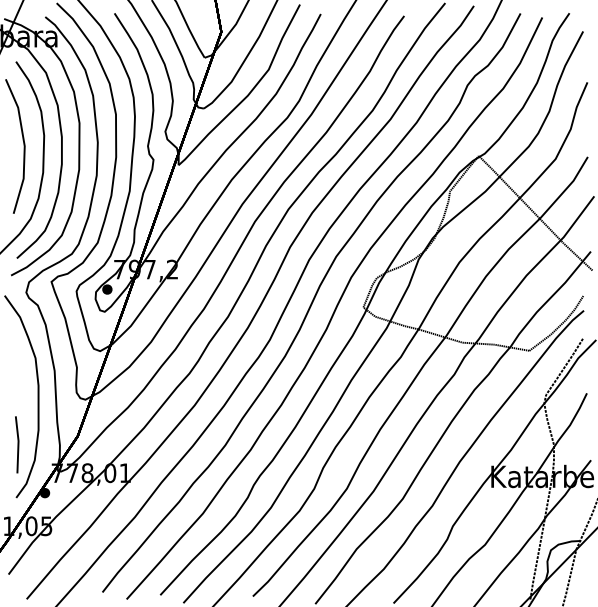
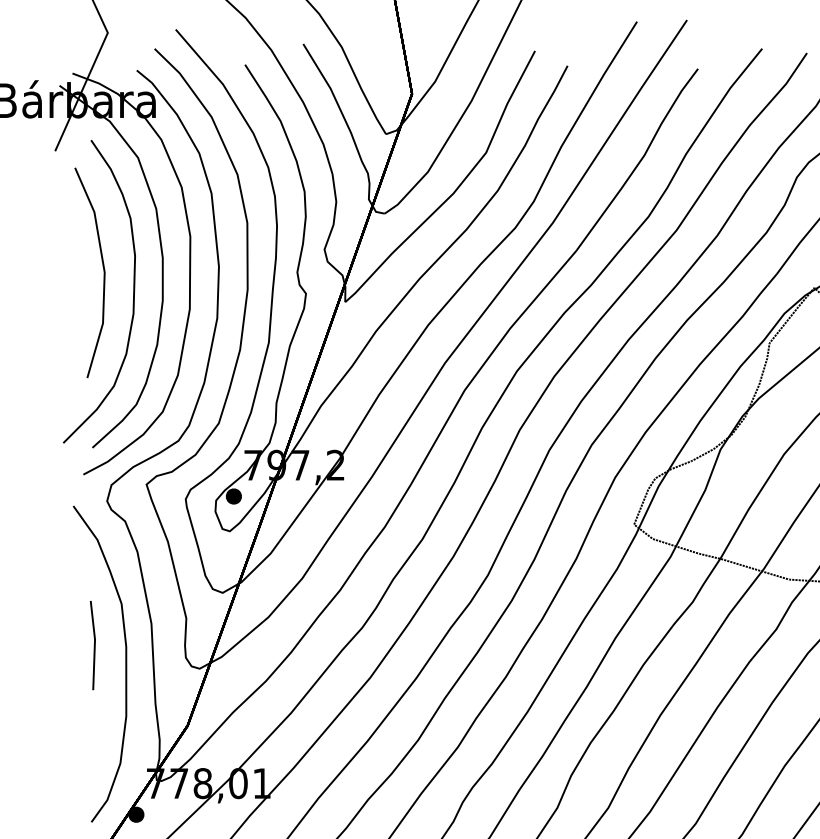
line: (17, 444) -> (93, 644), moved

